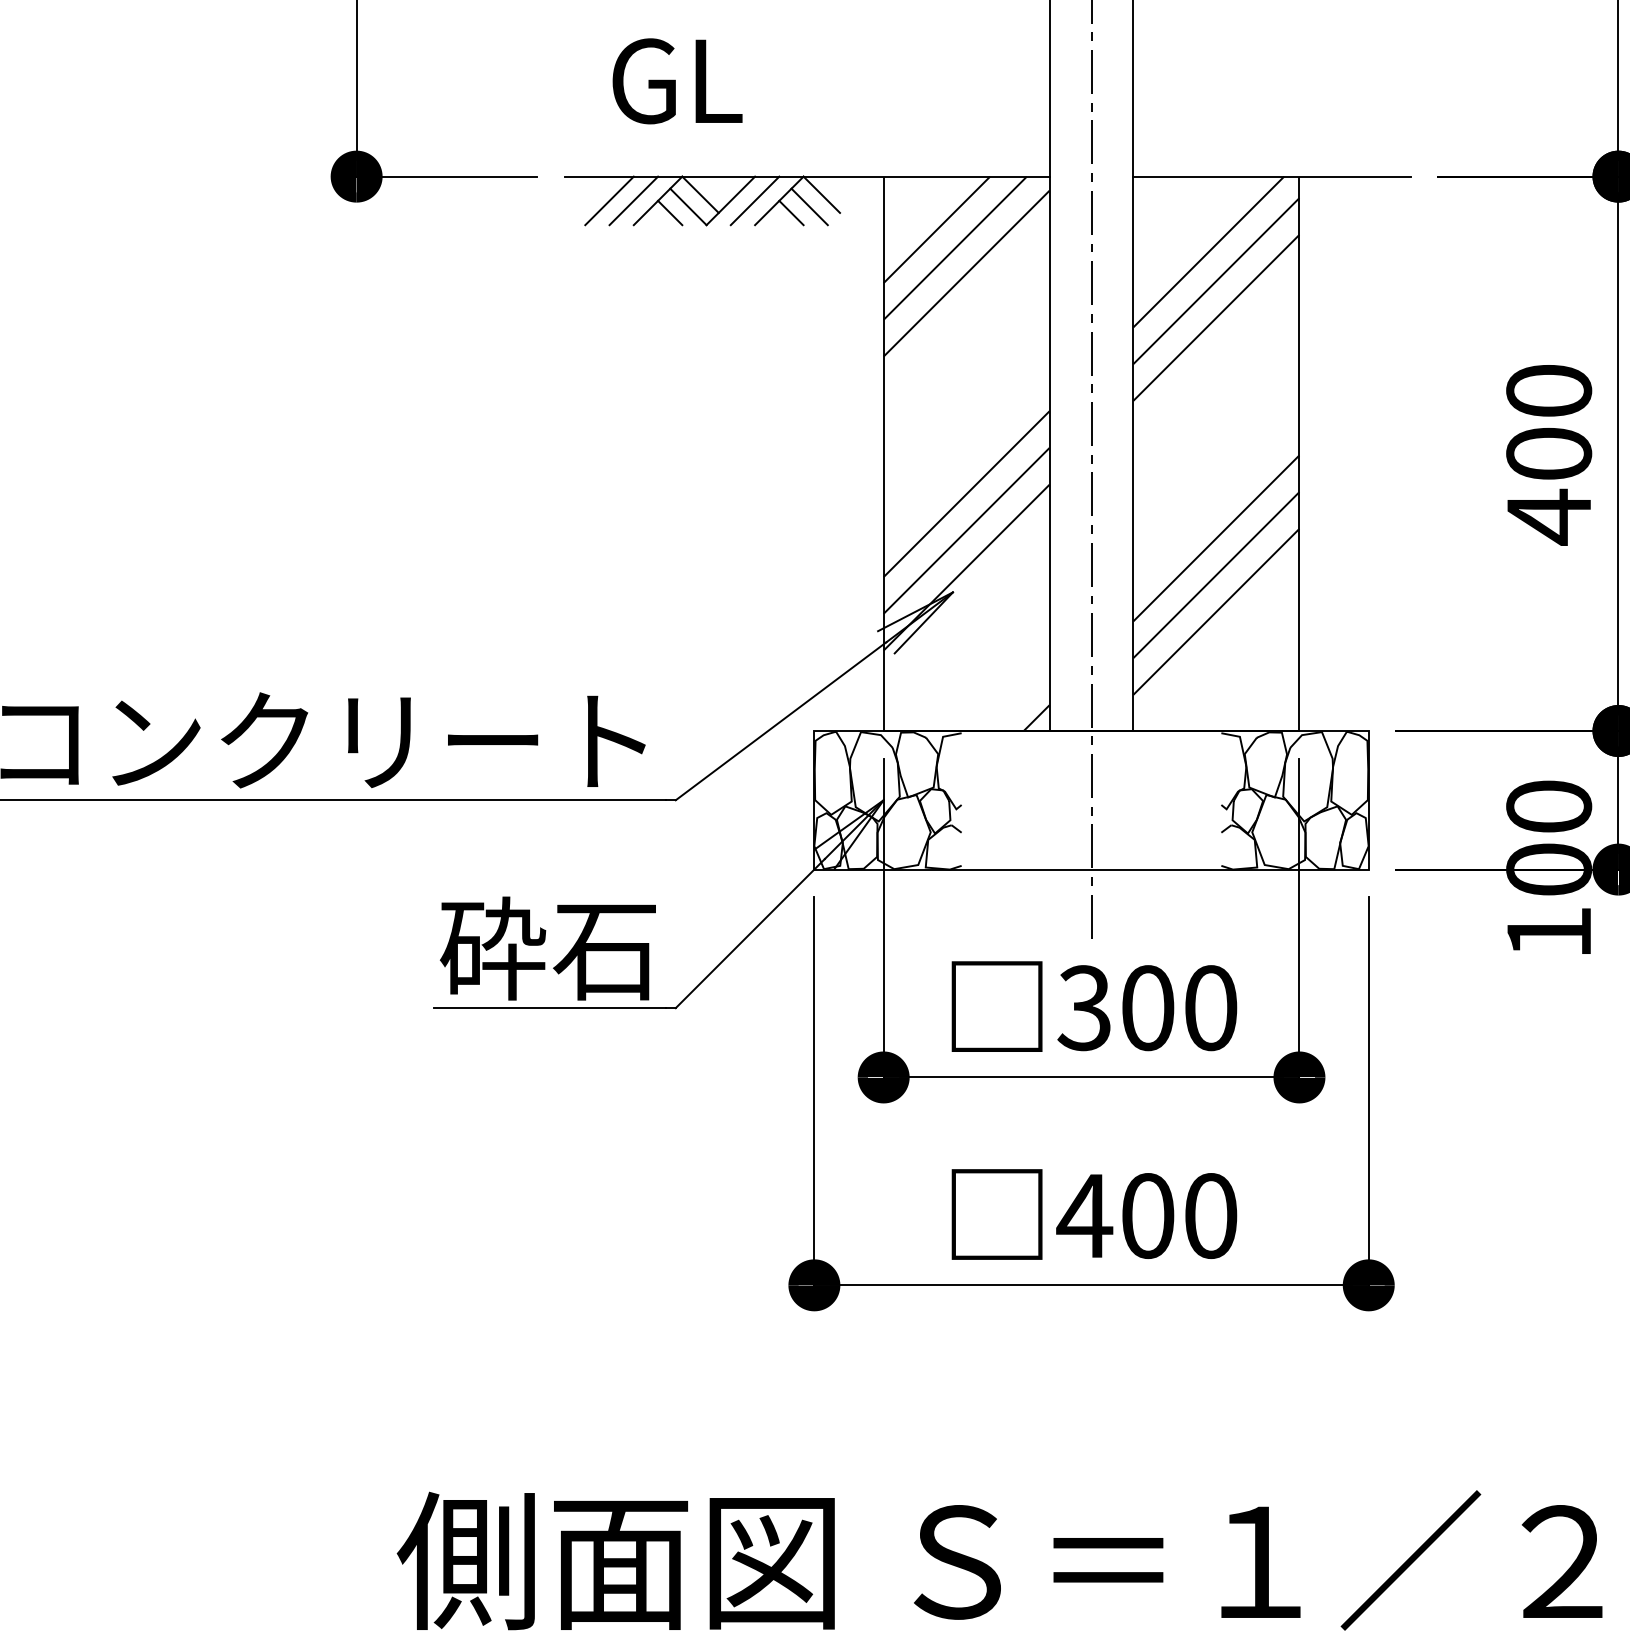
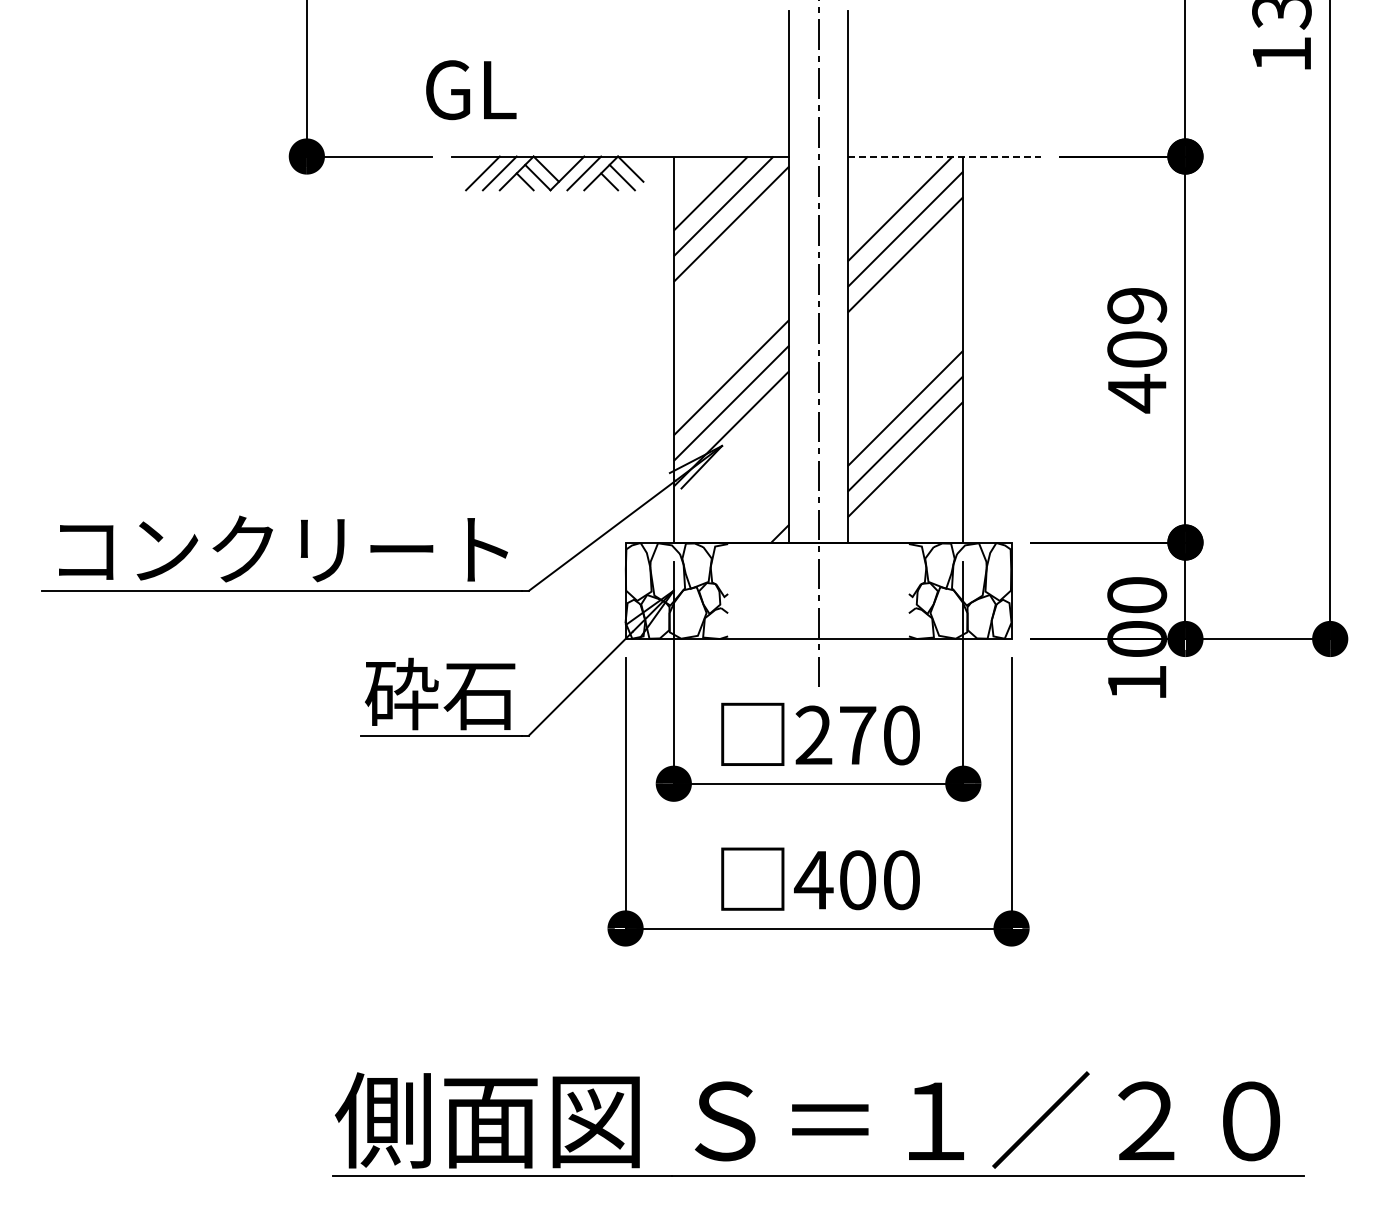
text: (677, 81) -> (471, 90), moved
line: (1272, 176) -> (944, 156), solid -> dashed
text: (1549, 390) -> (1137, 305), 400 -> 409
text: (1115, 1008) -> (835, 735), 300 -> 270

